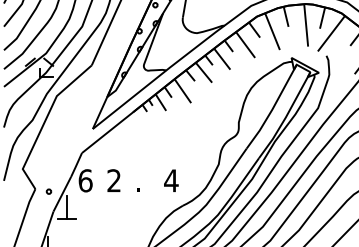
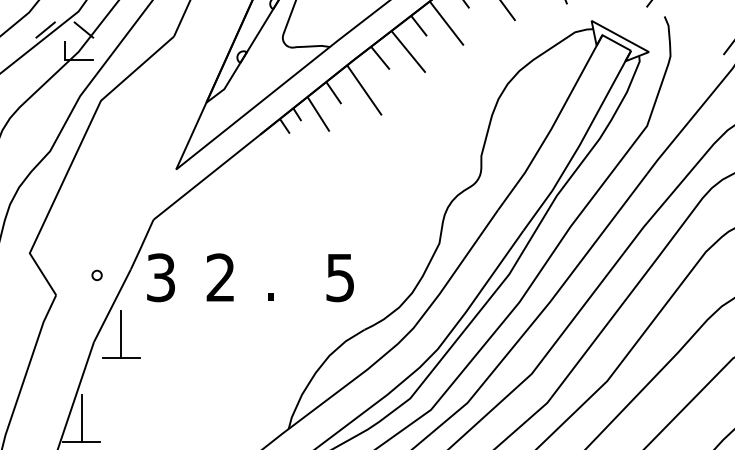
text: (85, 180) -> (160, 277), 6 -> 3
text: (171, 180) -> (340, 277), 4 -> 5
circle: (48, 191) -> (96, 275), moved

